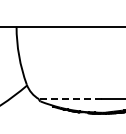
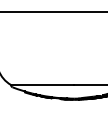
line: (69, 99) -> (41, 85), dashed -> solid

